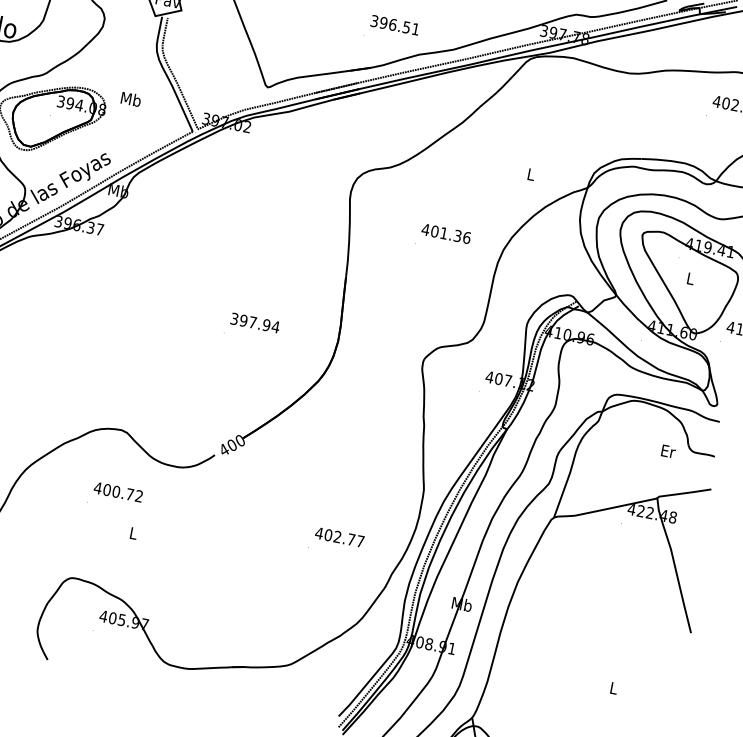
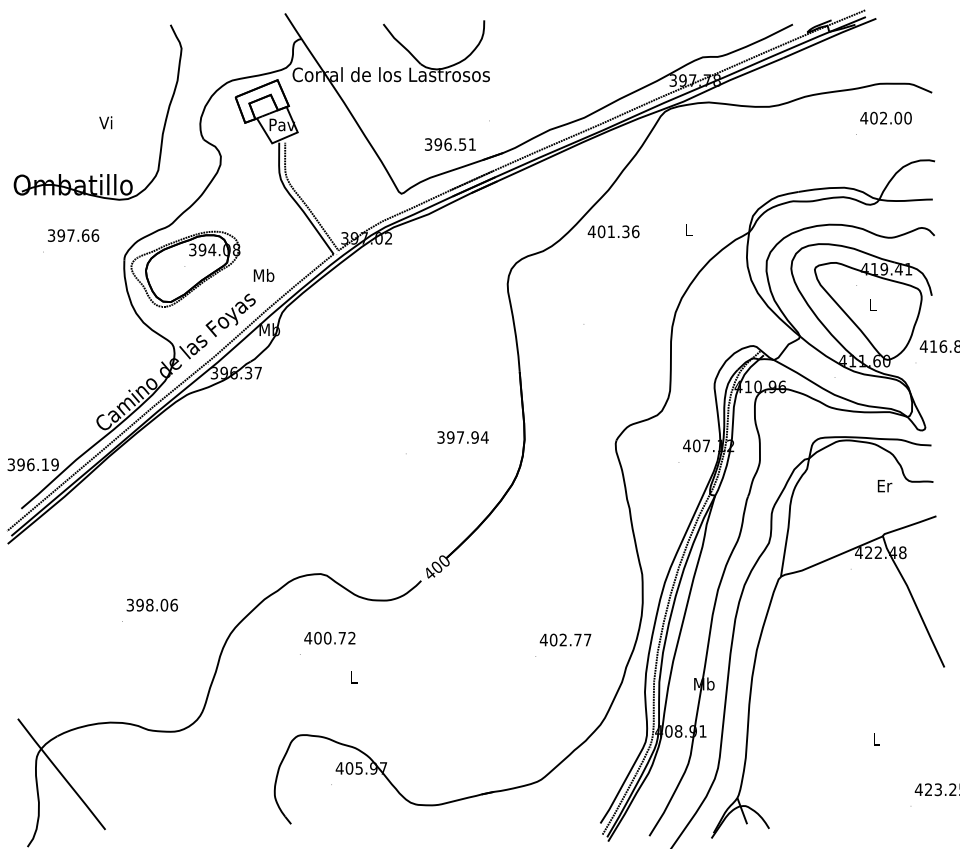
text: (395, 25) -> (450, 144), moved
text: (130, 99) -> (263, 275), moved
text: (446, 233) -> (613, 231), moved
text: (254, 322) -> (462, 437), moved

